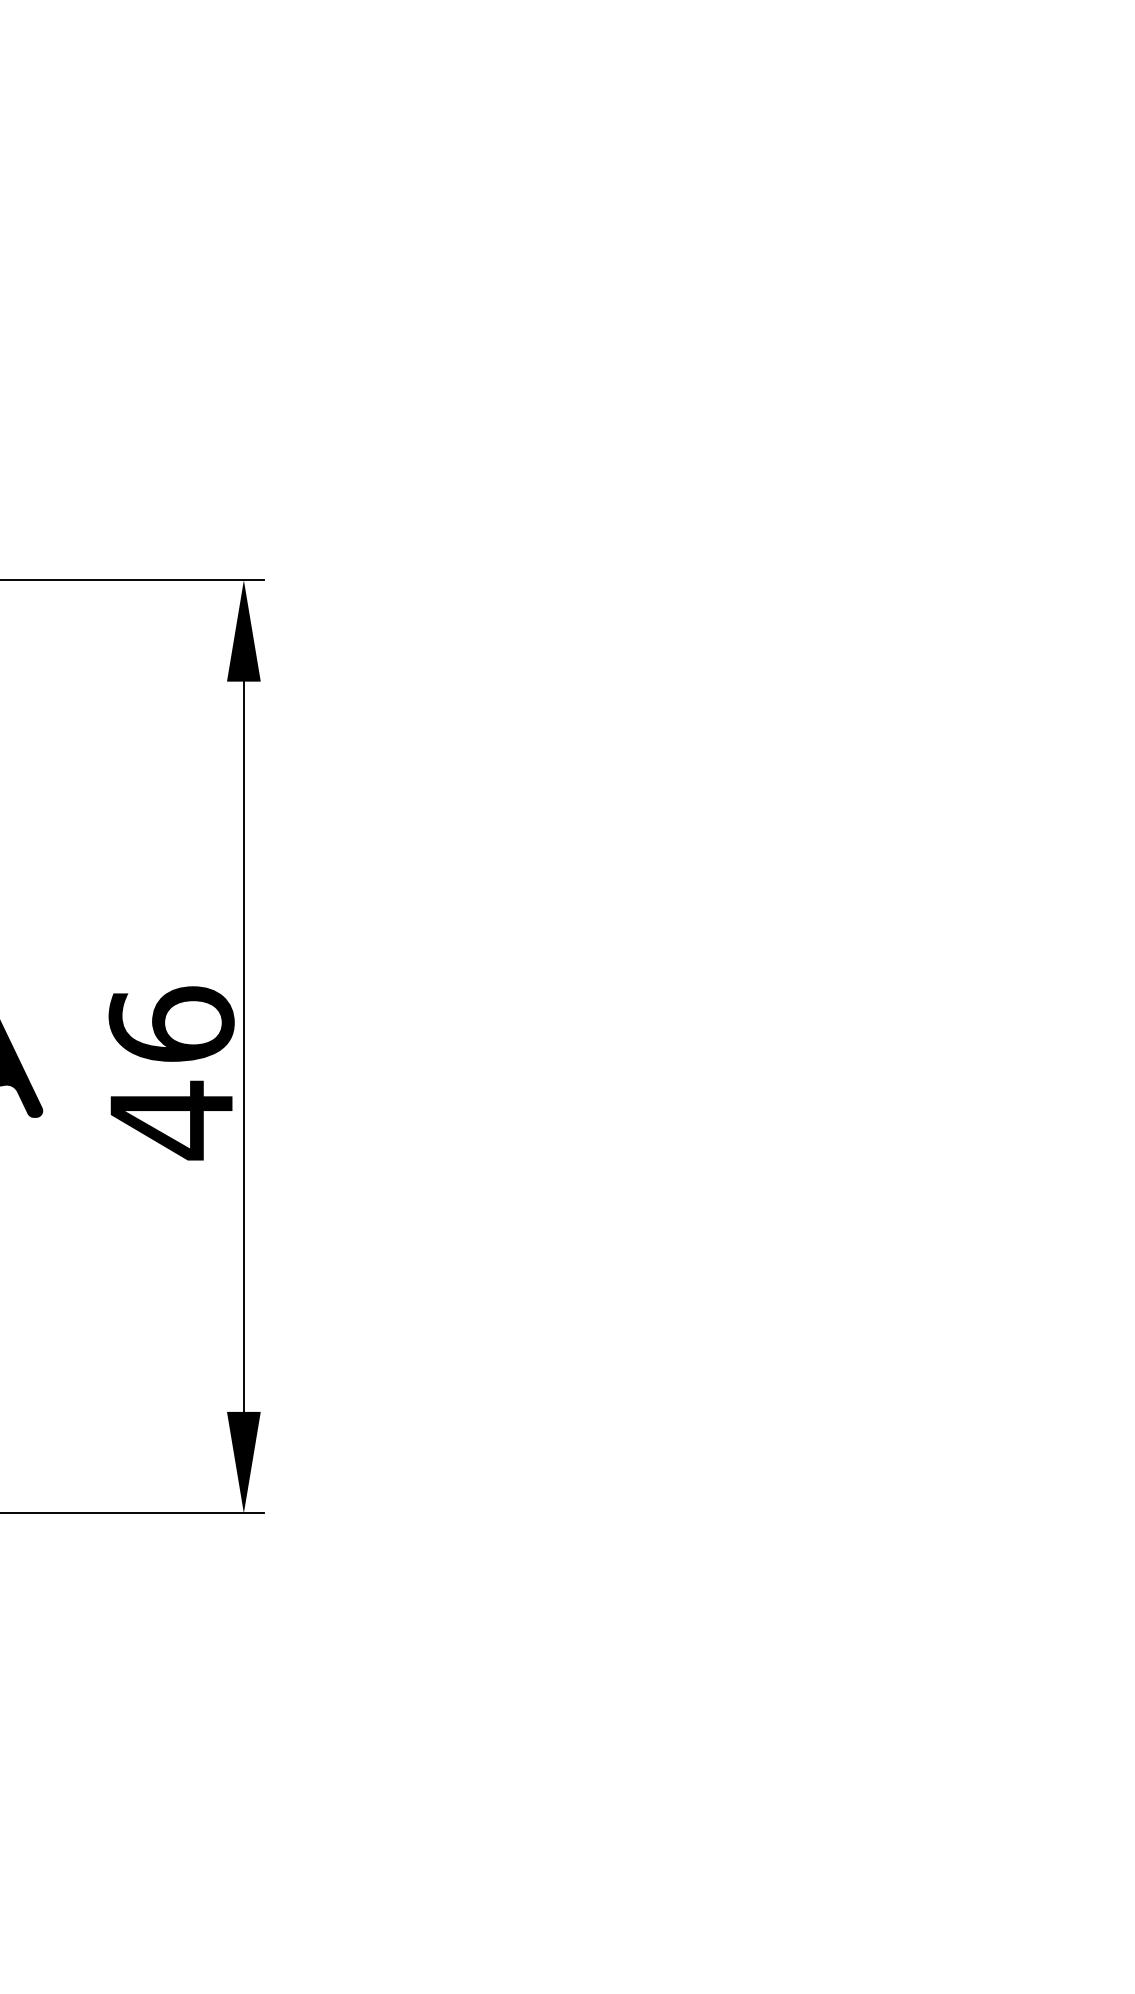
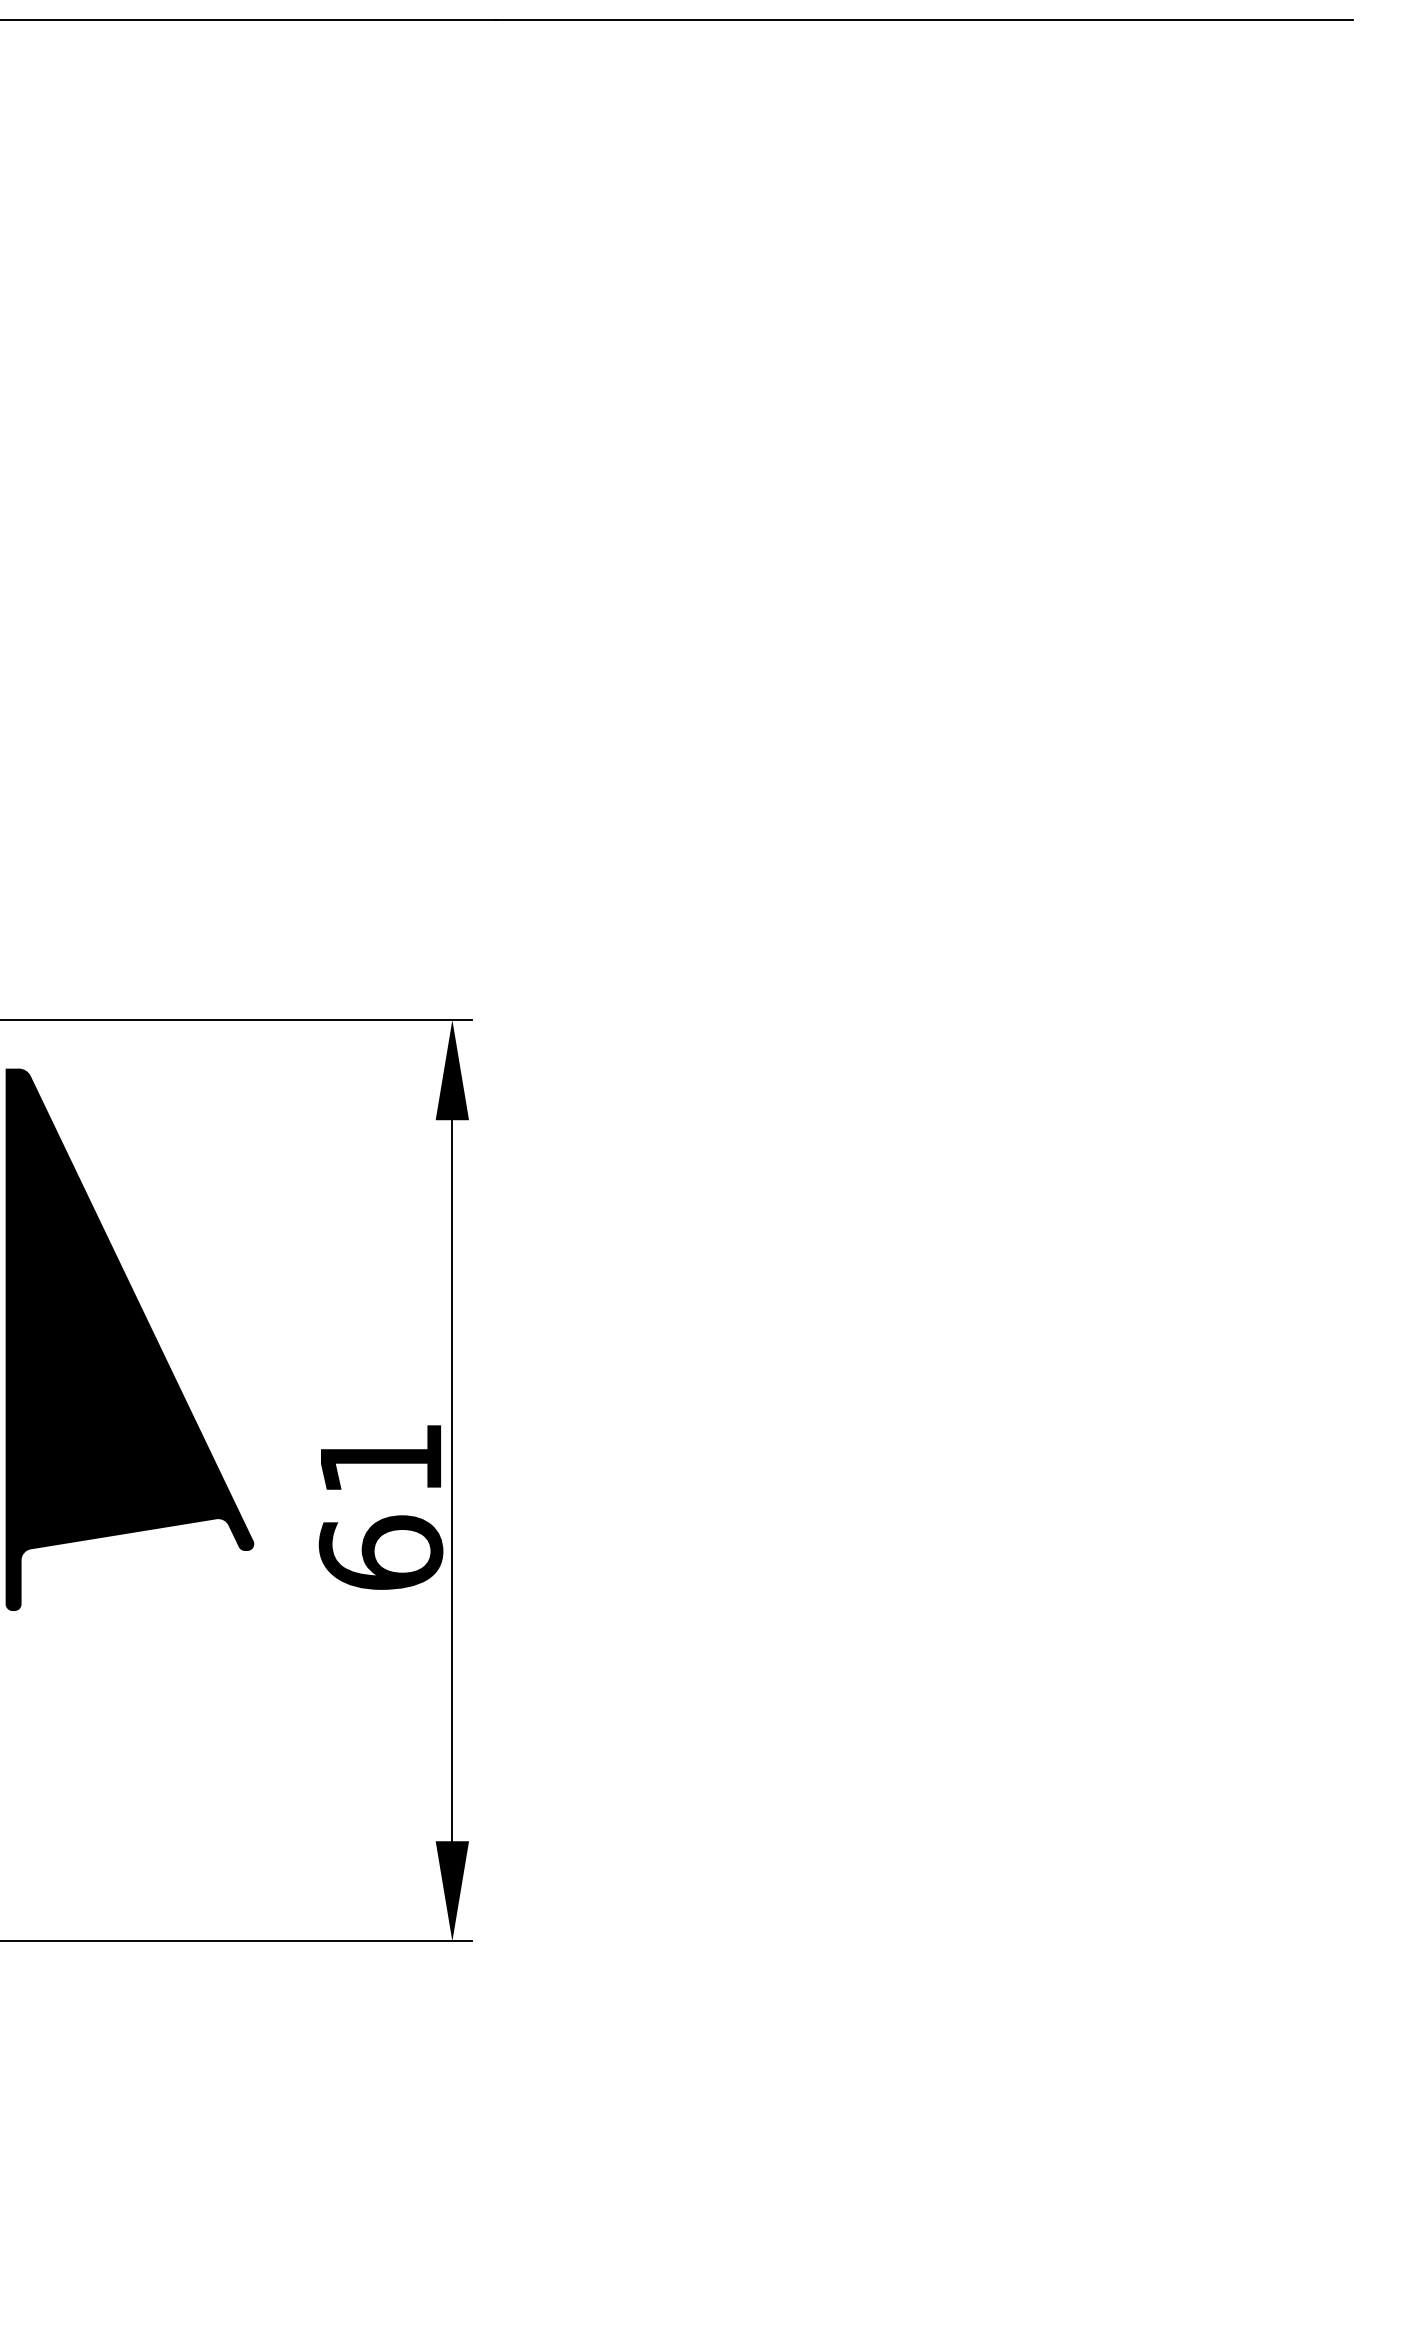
text: (171, 1072) -> (380, 1506), 46 -> 61

